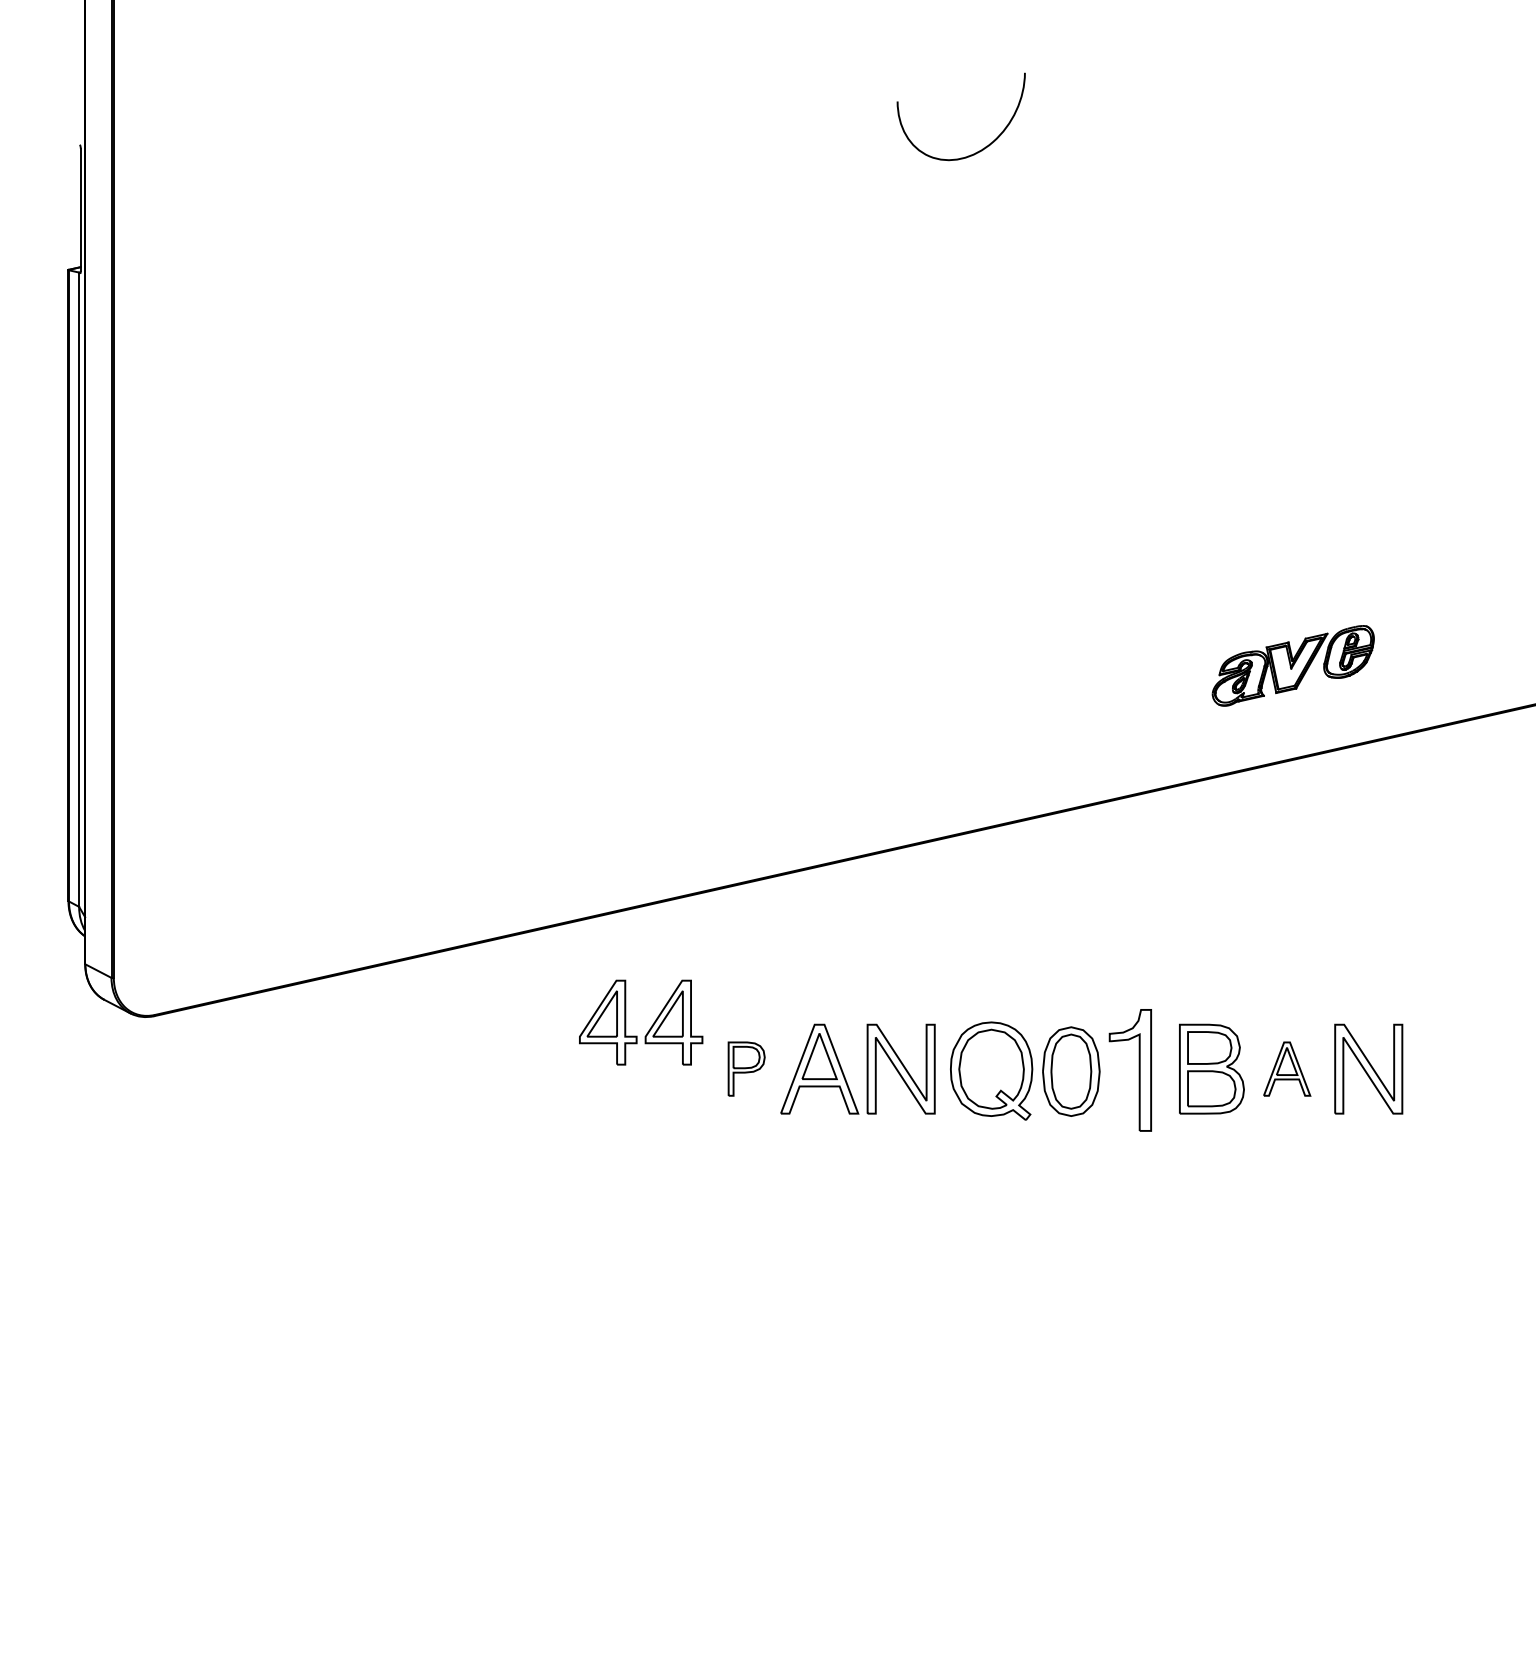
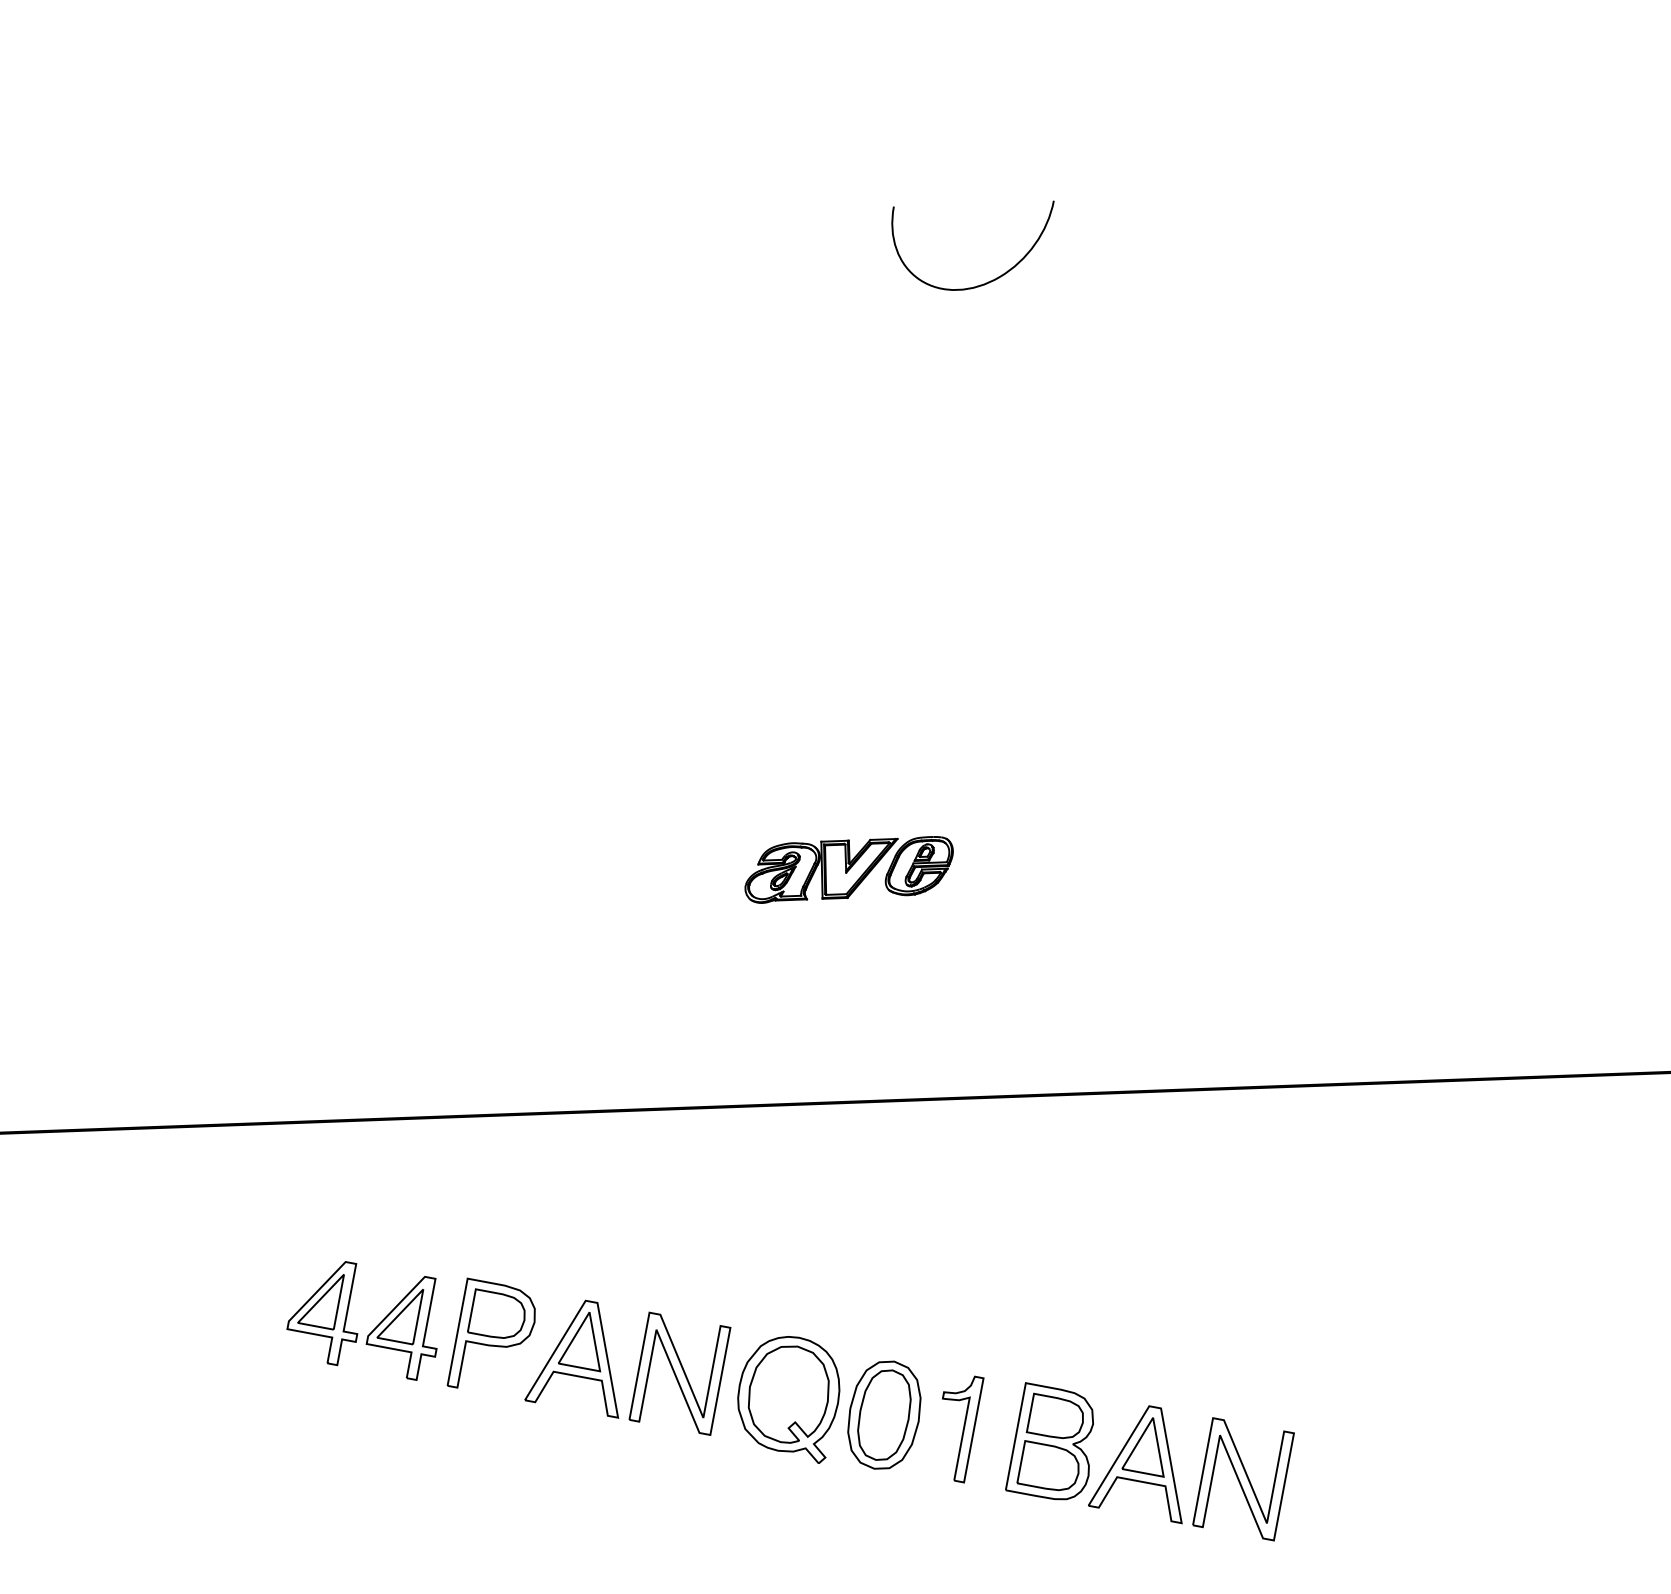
part: (1292, 665) -> (848, 869), moved
part: (649, 1028) -> (374, 1327), moved
part: (746, 1068) -> (493, 1338), size x1.67
part: (1286, 1068) -> (1144, 1459), size x1.67
part: (1130, 1070) -> (956, 1427), size x0.71

